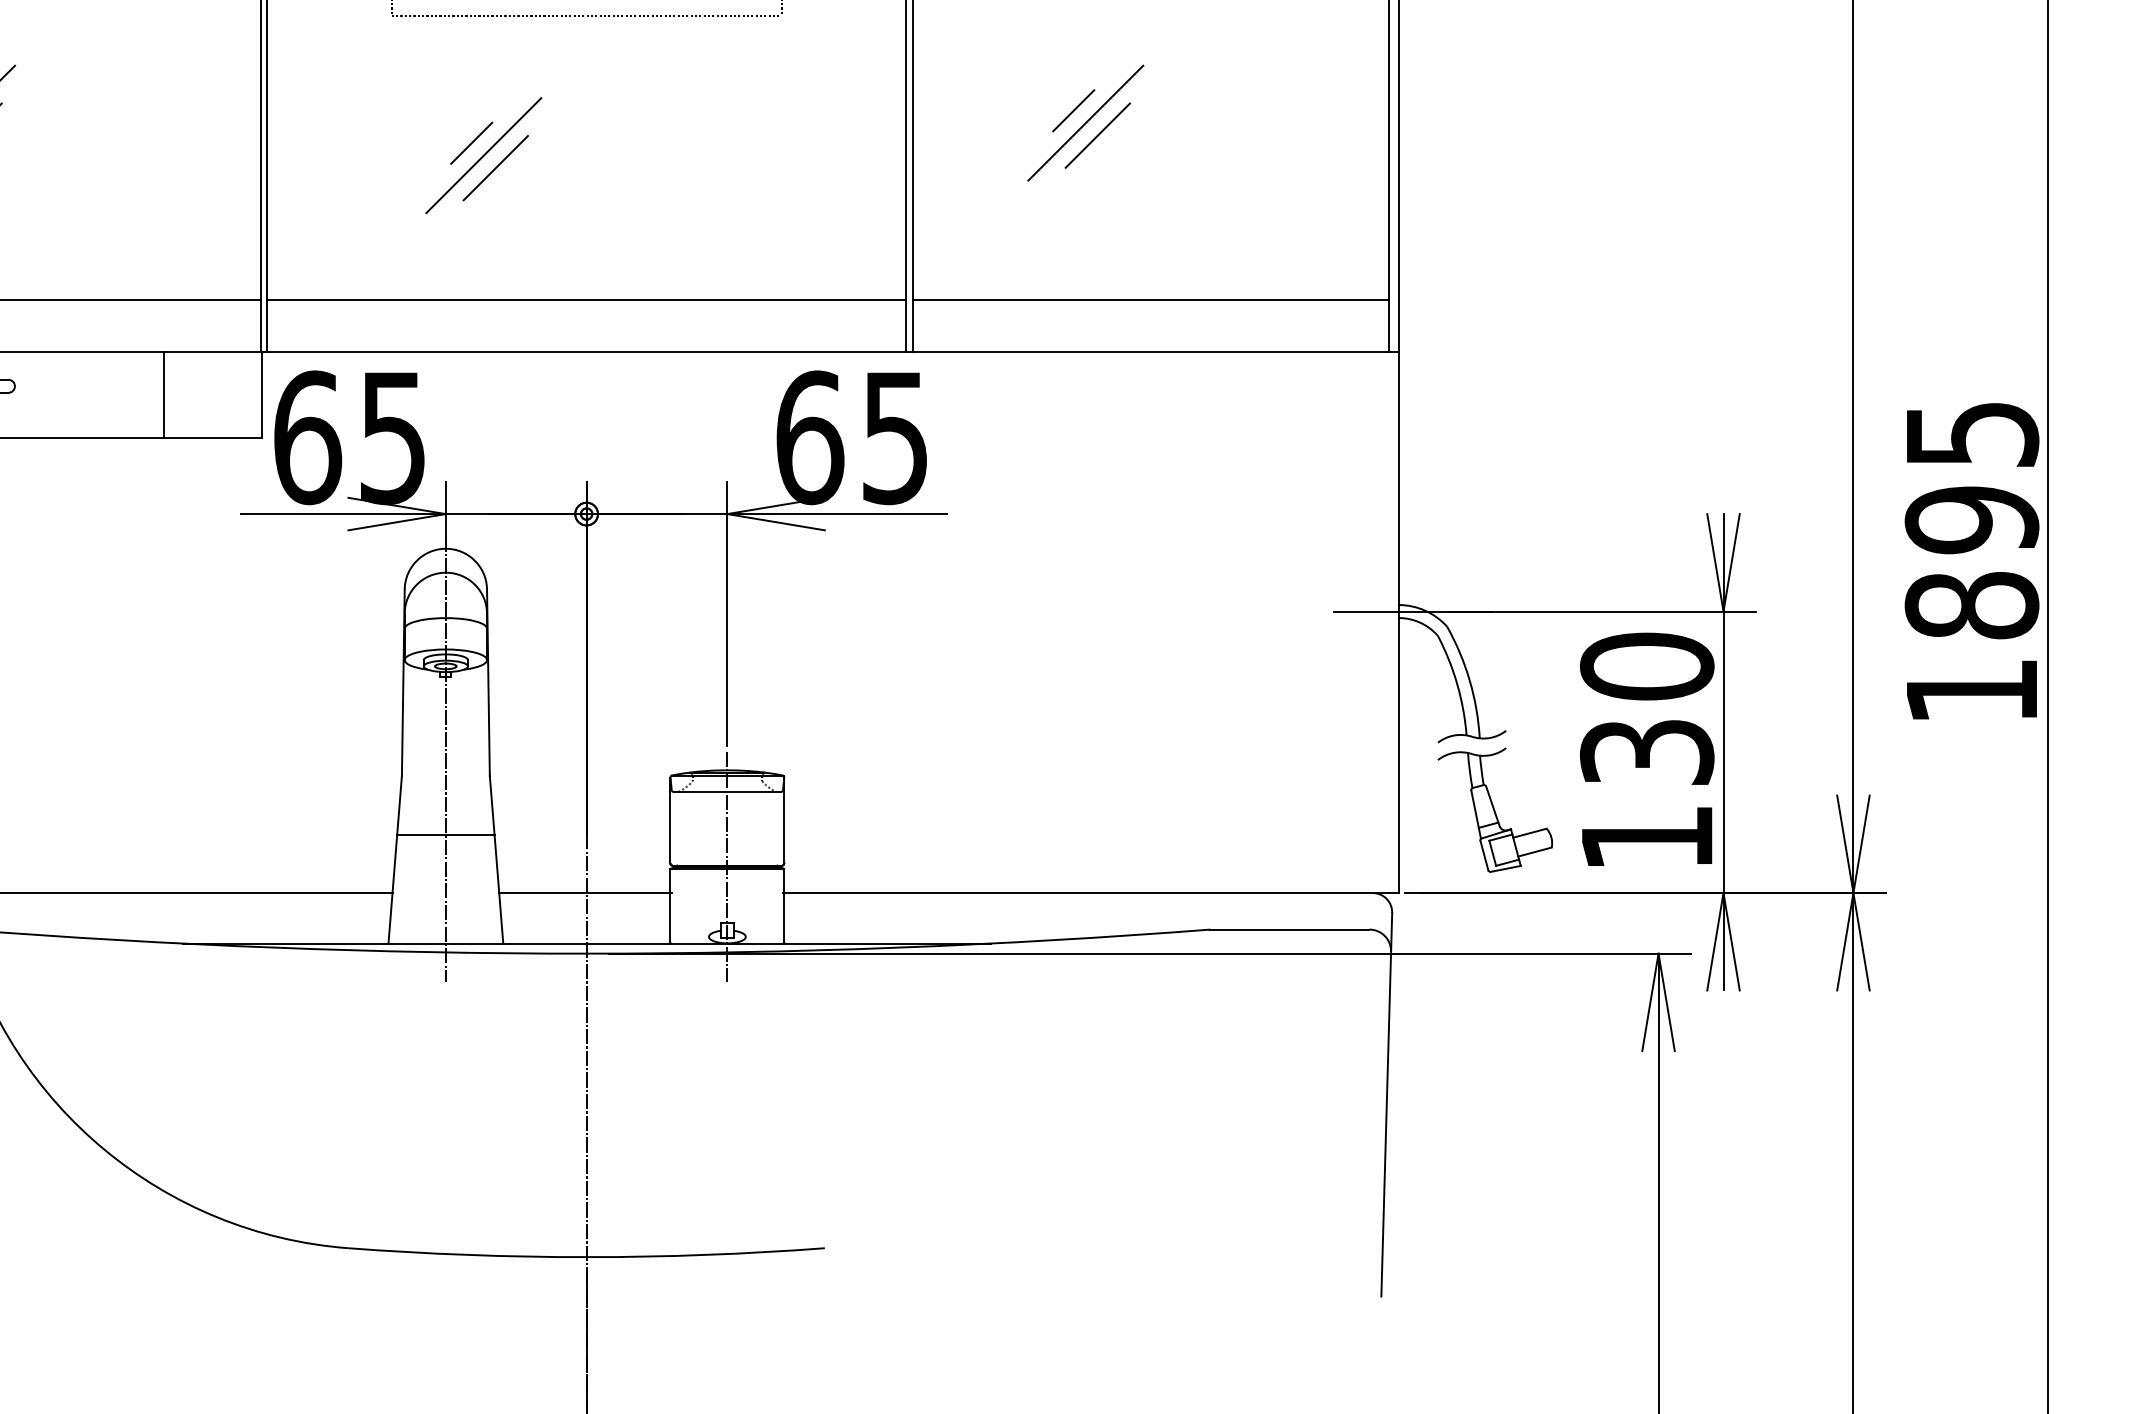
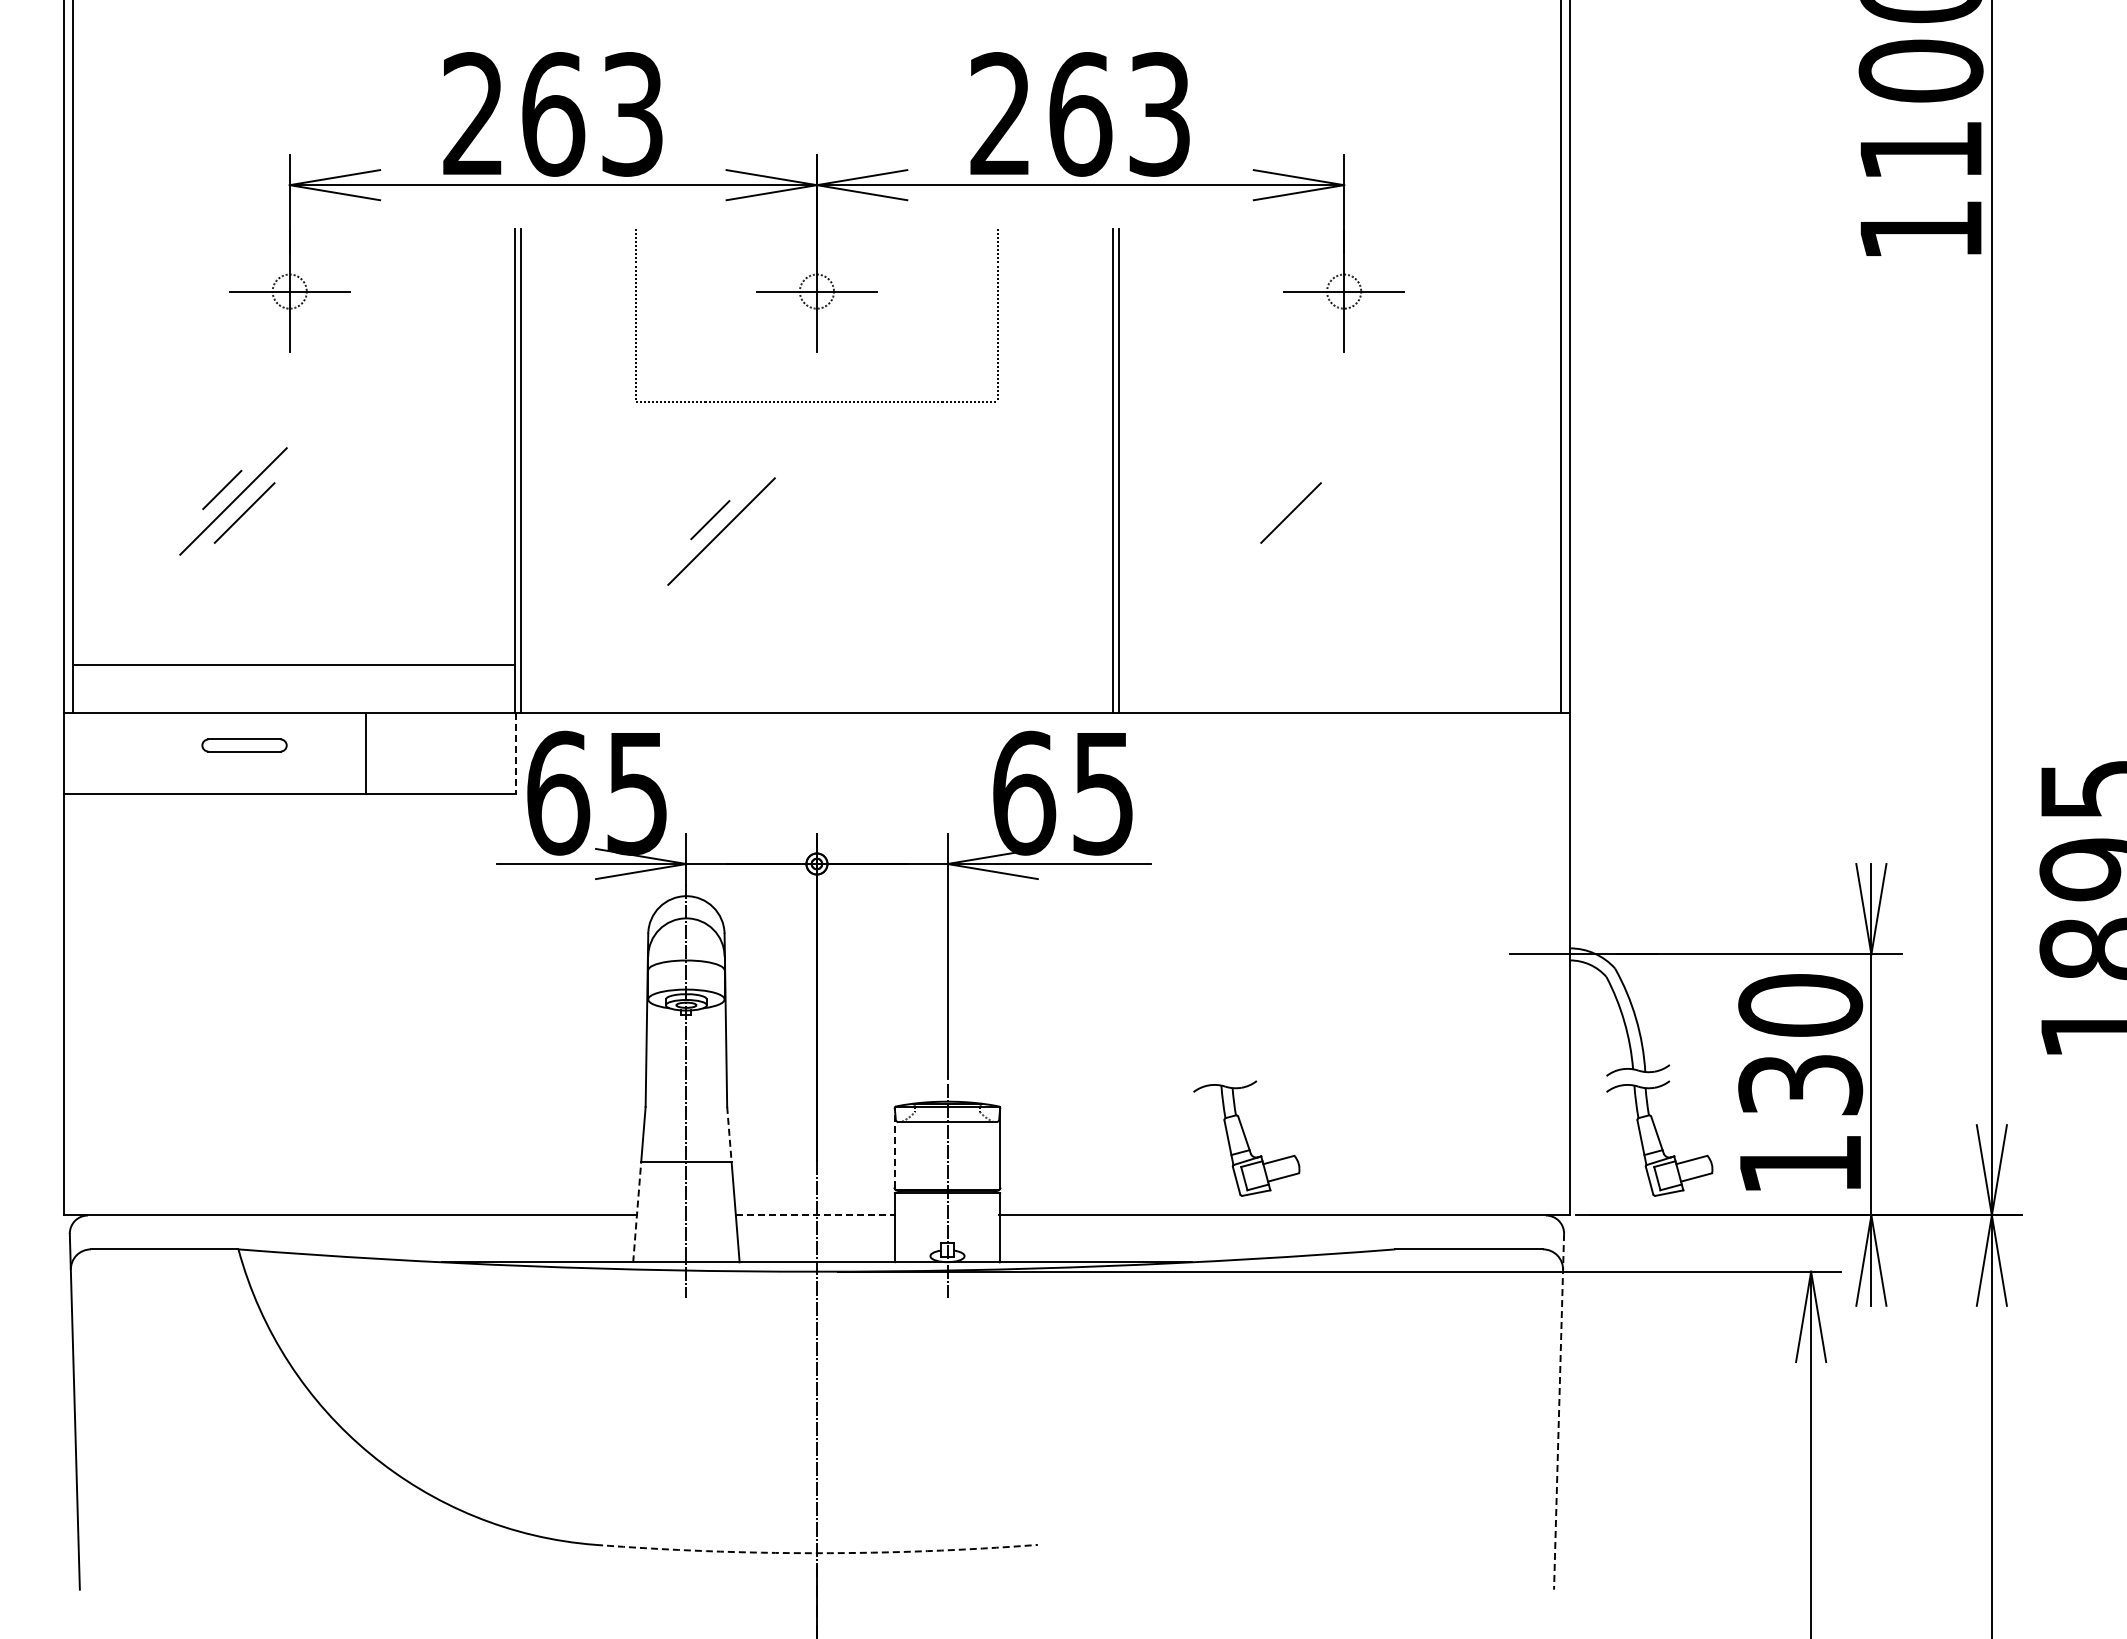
line: (1073, 110) -> (1268, 489), removed
line: (1085, 123) -> (1279, 501), removed
line: (495, 167) -> (732, 542), removed
line: (586, 300) -> (816, 665), removed
line: (1151, 300) -> (1340, 665), removed
line: (164, 394) -> (366, 753), moved
line: (261, 396) -> (515, 754), solid -> dashed
line: (492, 805) -> (729, 1134), solid -> dashed
part: (1049, 810) -> (1246, 1138), added
line: (670, 820) -> (894, 1148), solid -> dashed
line: (393, 888) -> (637, 1211), solid -> dashed
line: (585, 893) -> (815, 1215), solid -> dashed
line: (1387, 1104) -> (1559, 1411), solid -> dashed
arc: (586, 1257) -> (816, 1553), solid -> dashed

